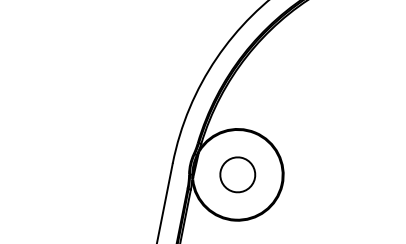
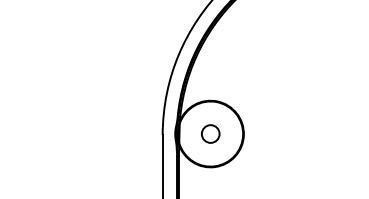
circle: (237, 174) -> (210, 133), size x0.7

